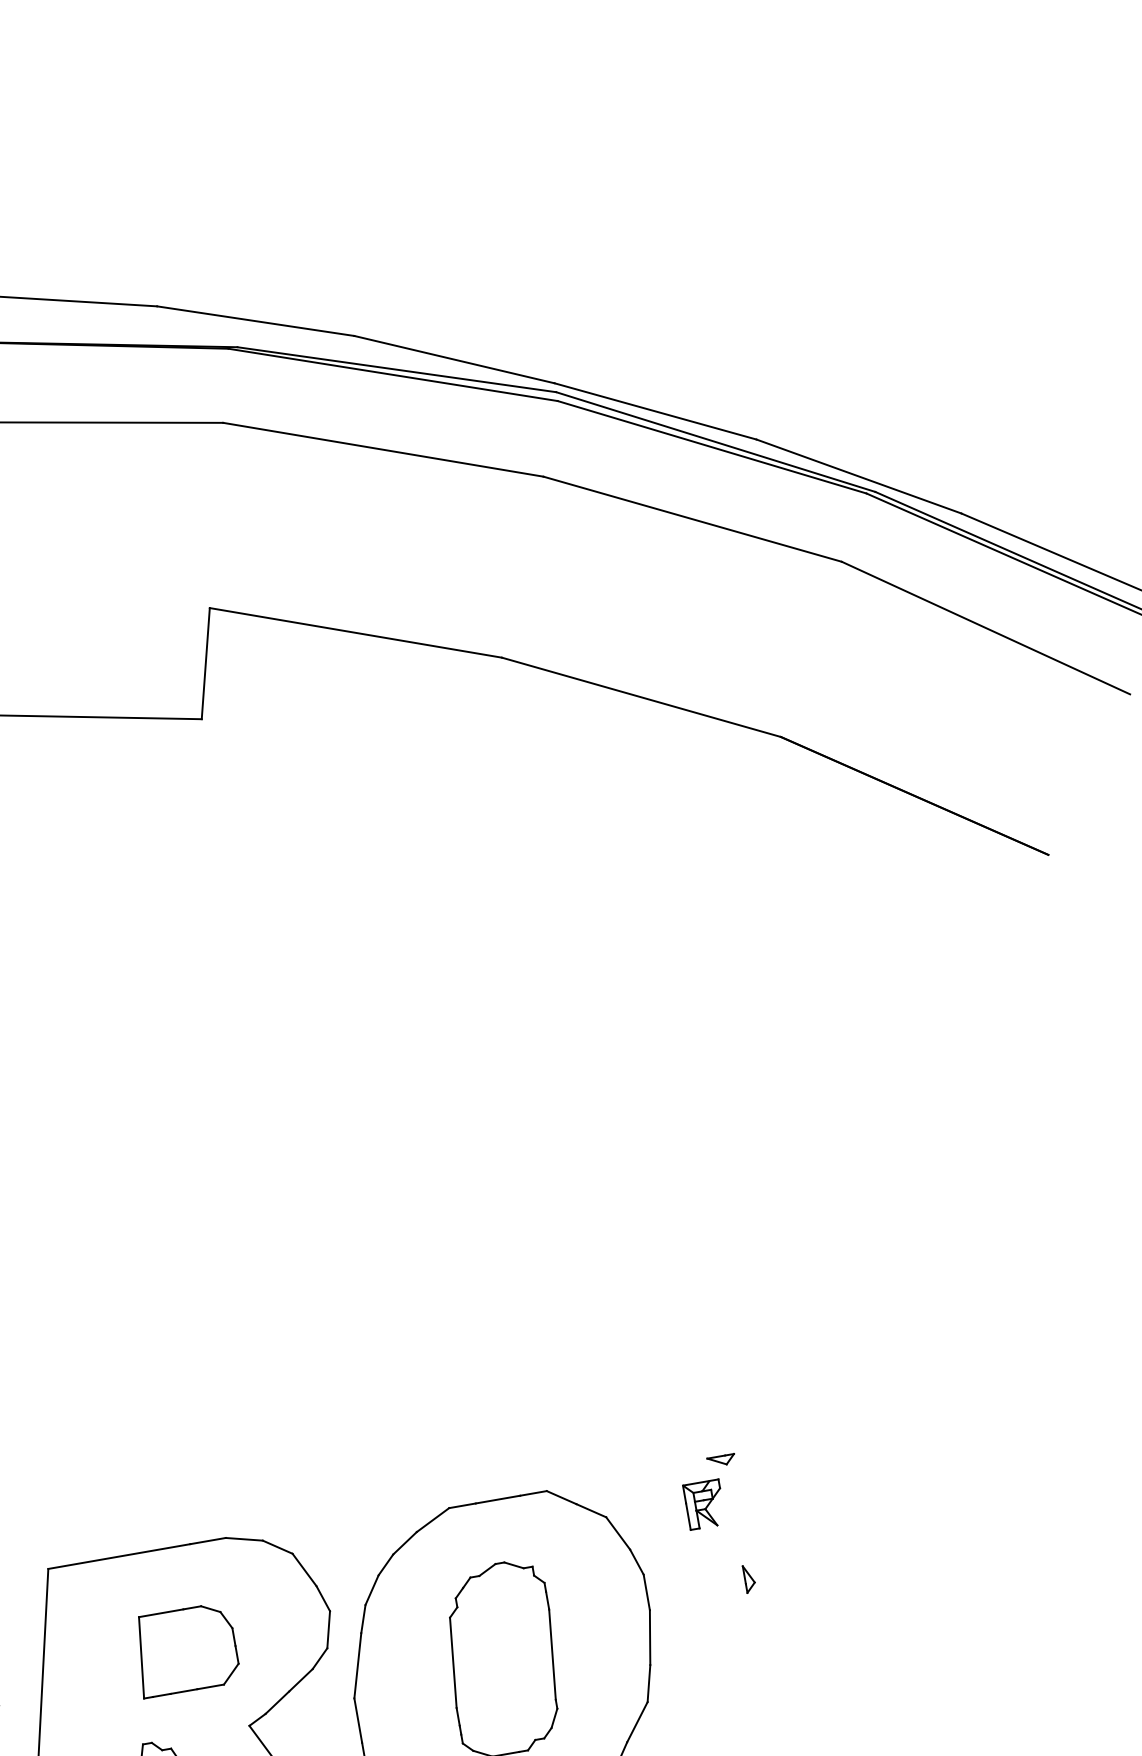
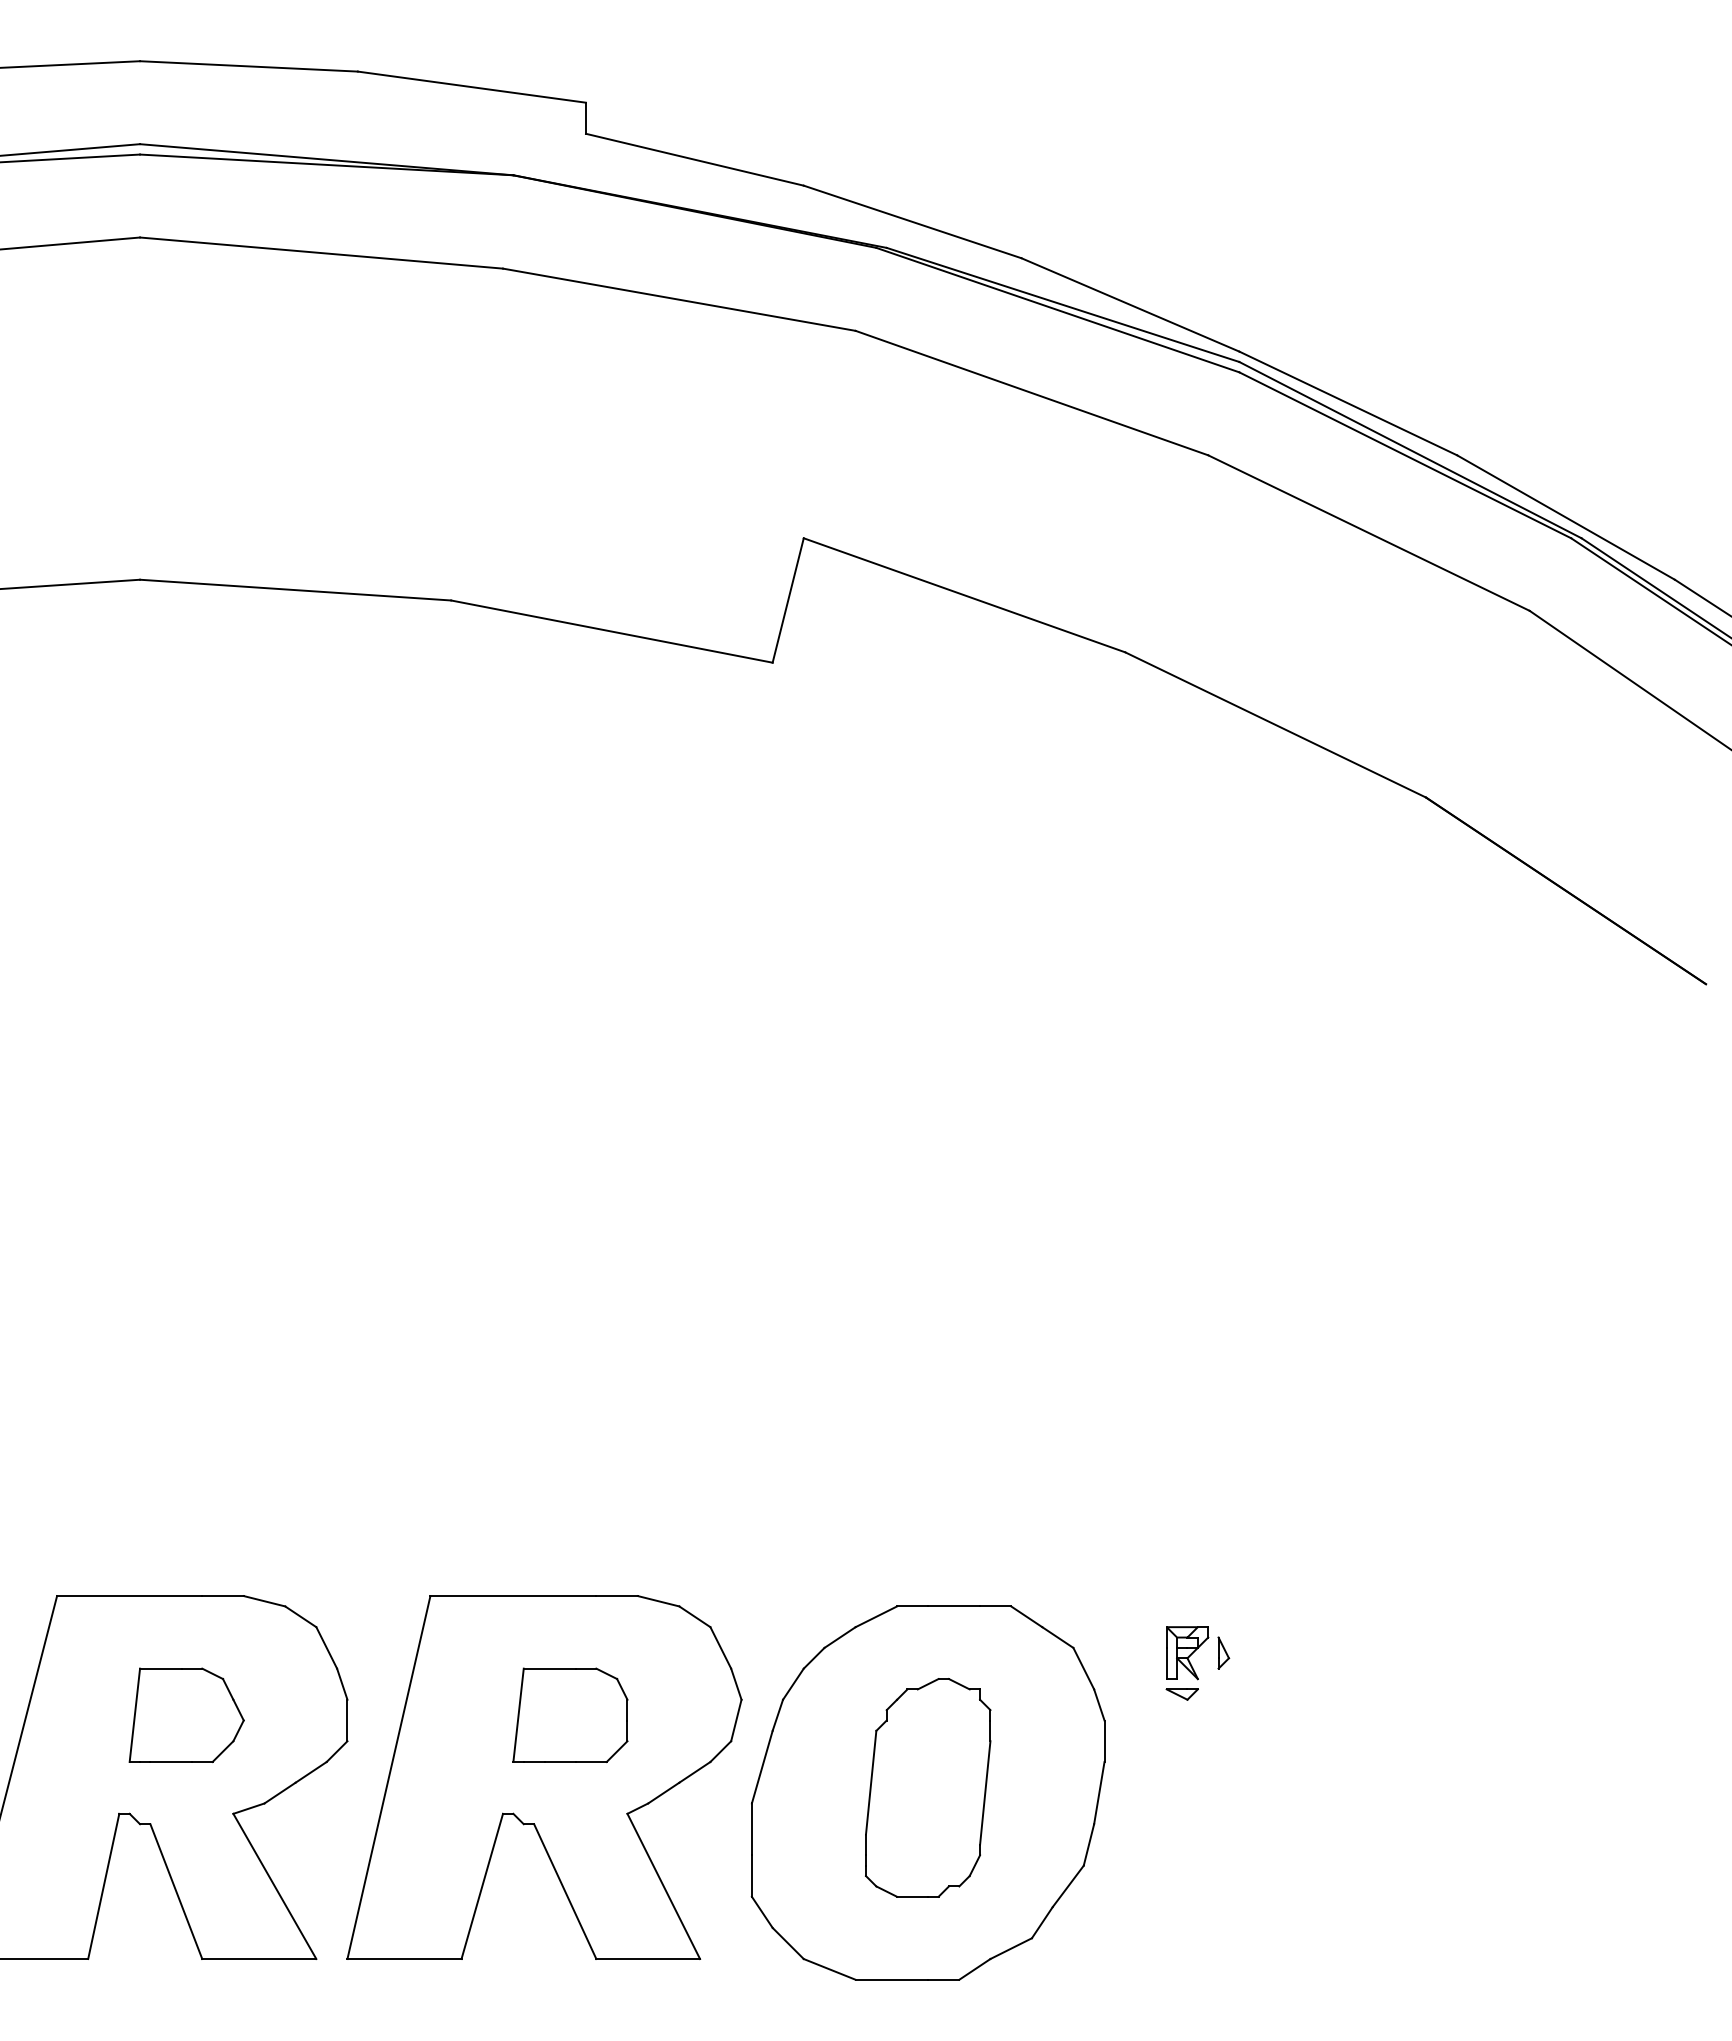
part: (720, 1460) -> (1181, 1694), moved
part: (749, 1578) -> (1223, 1652), moved

